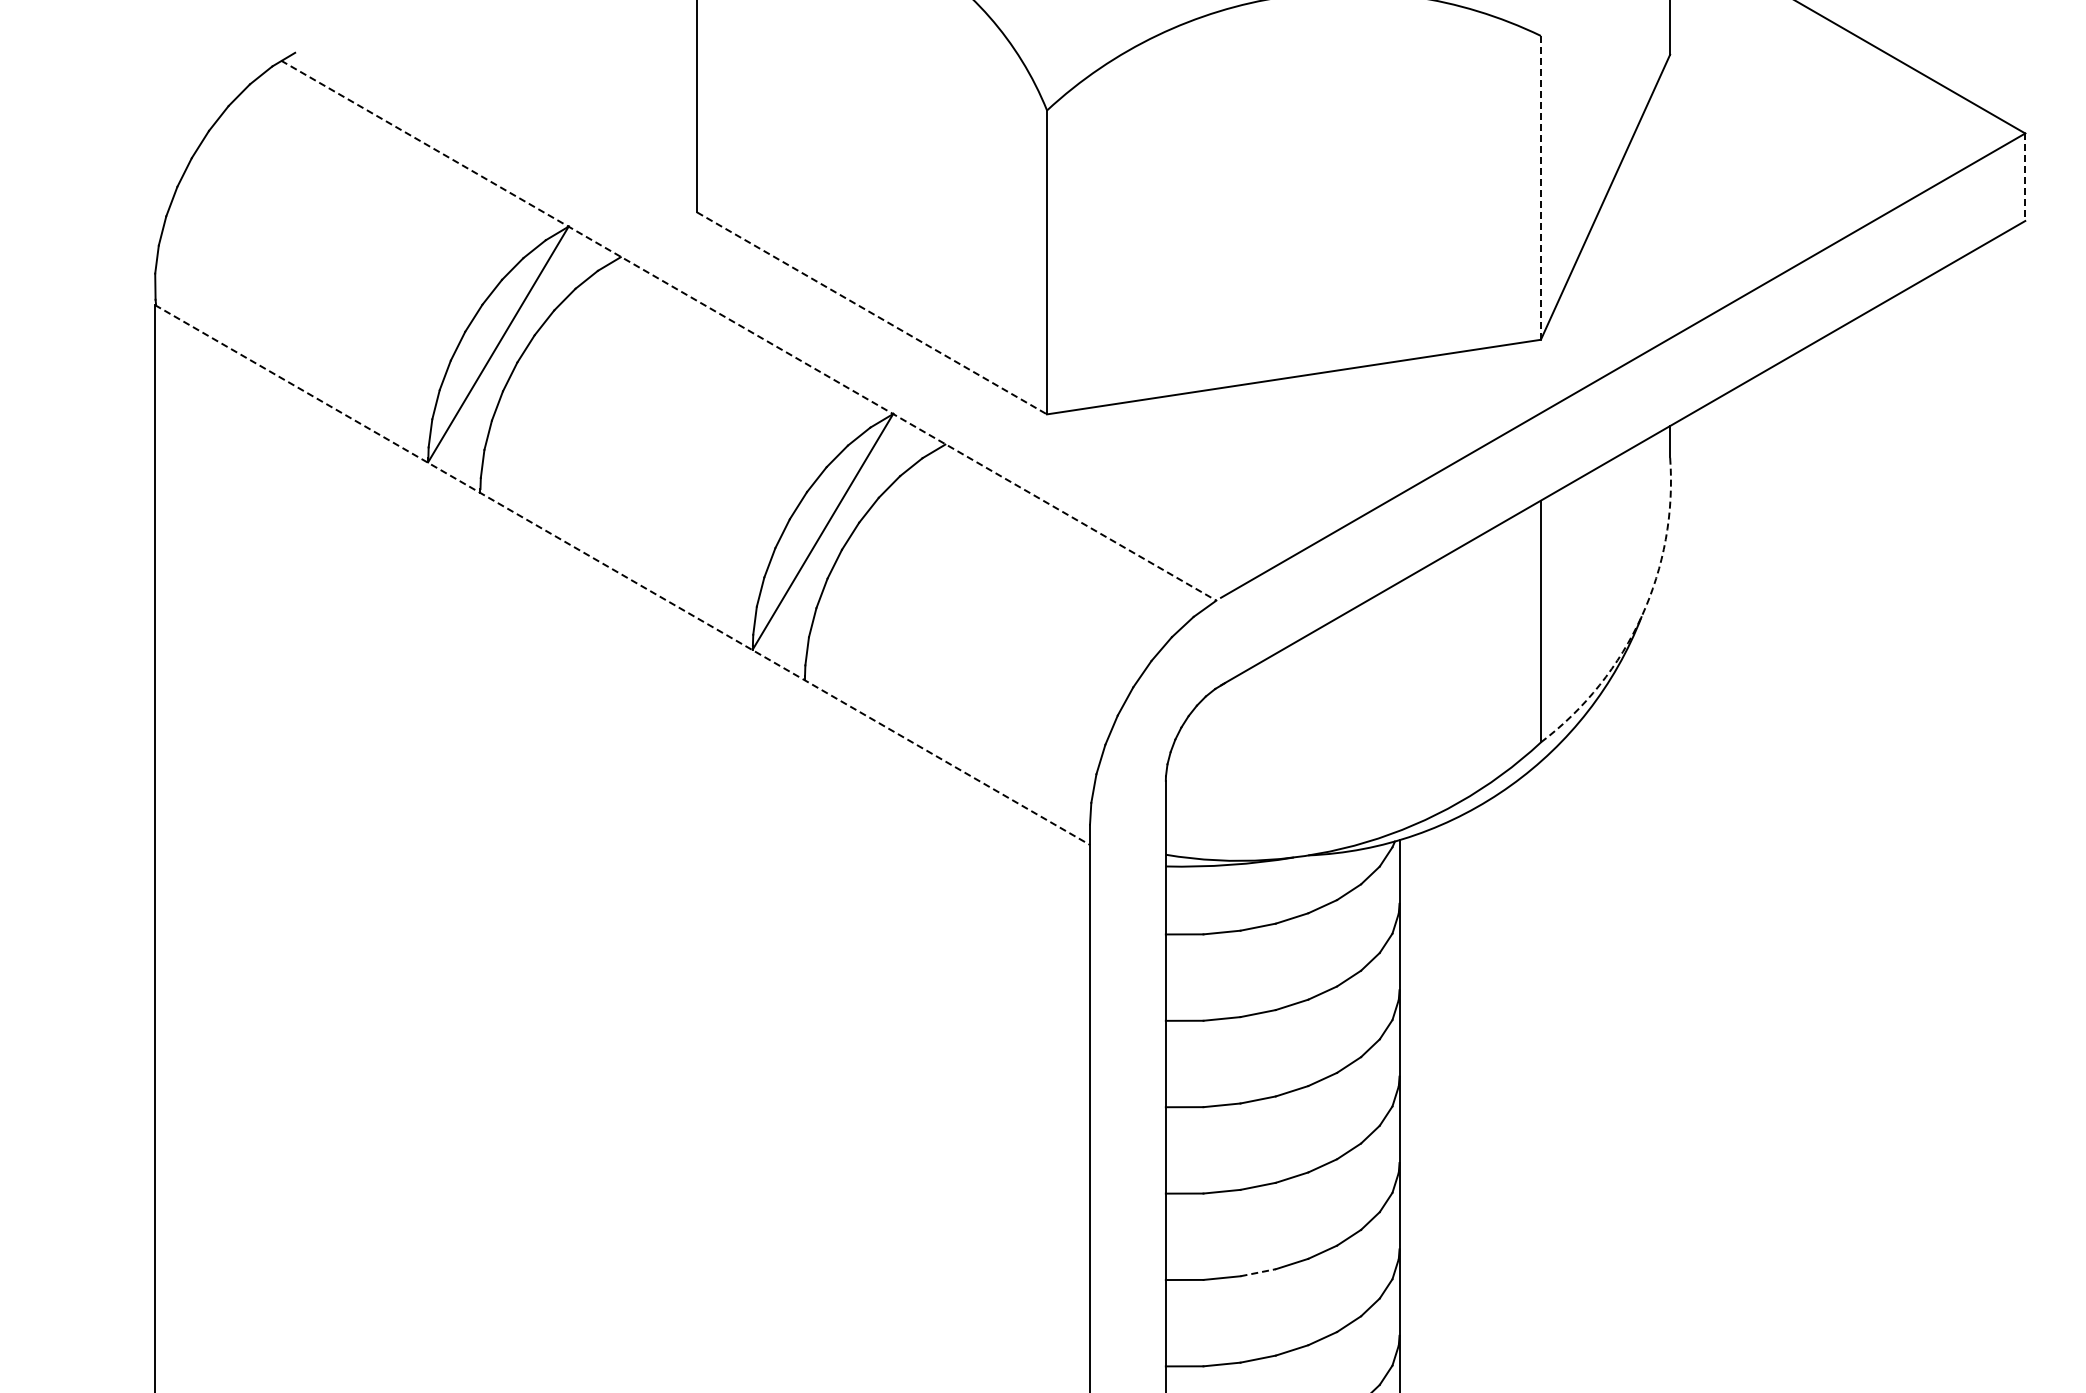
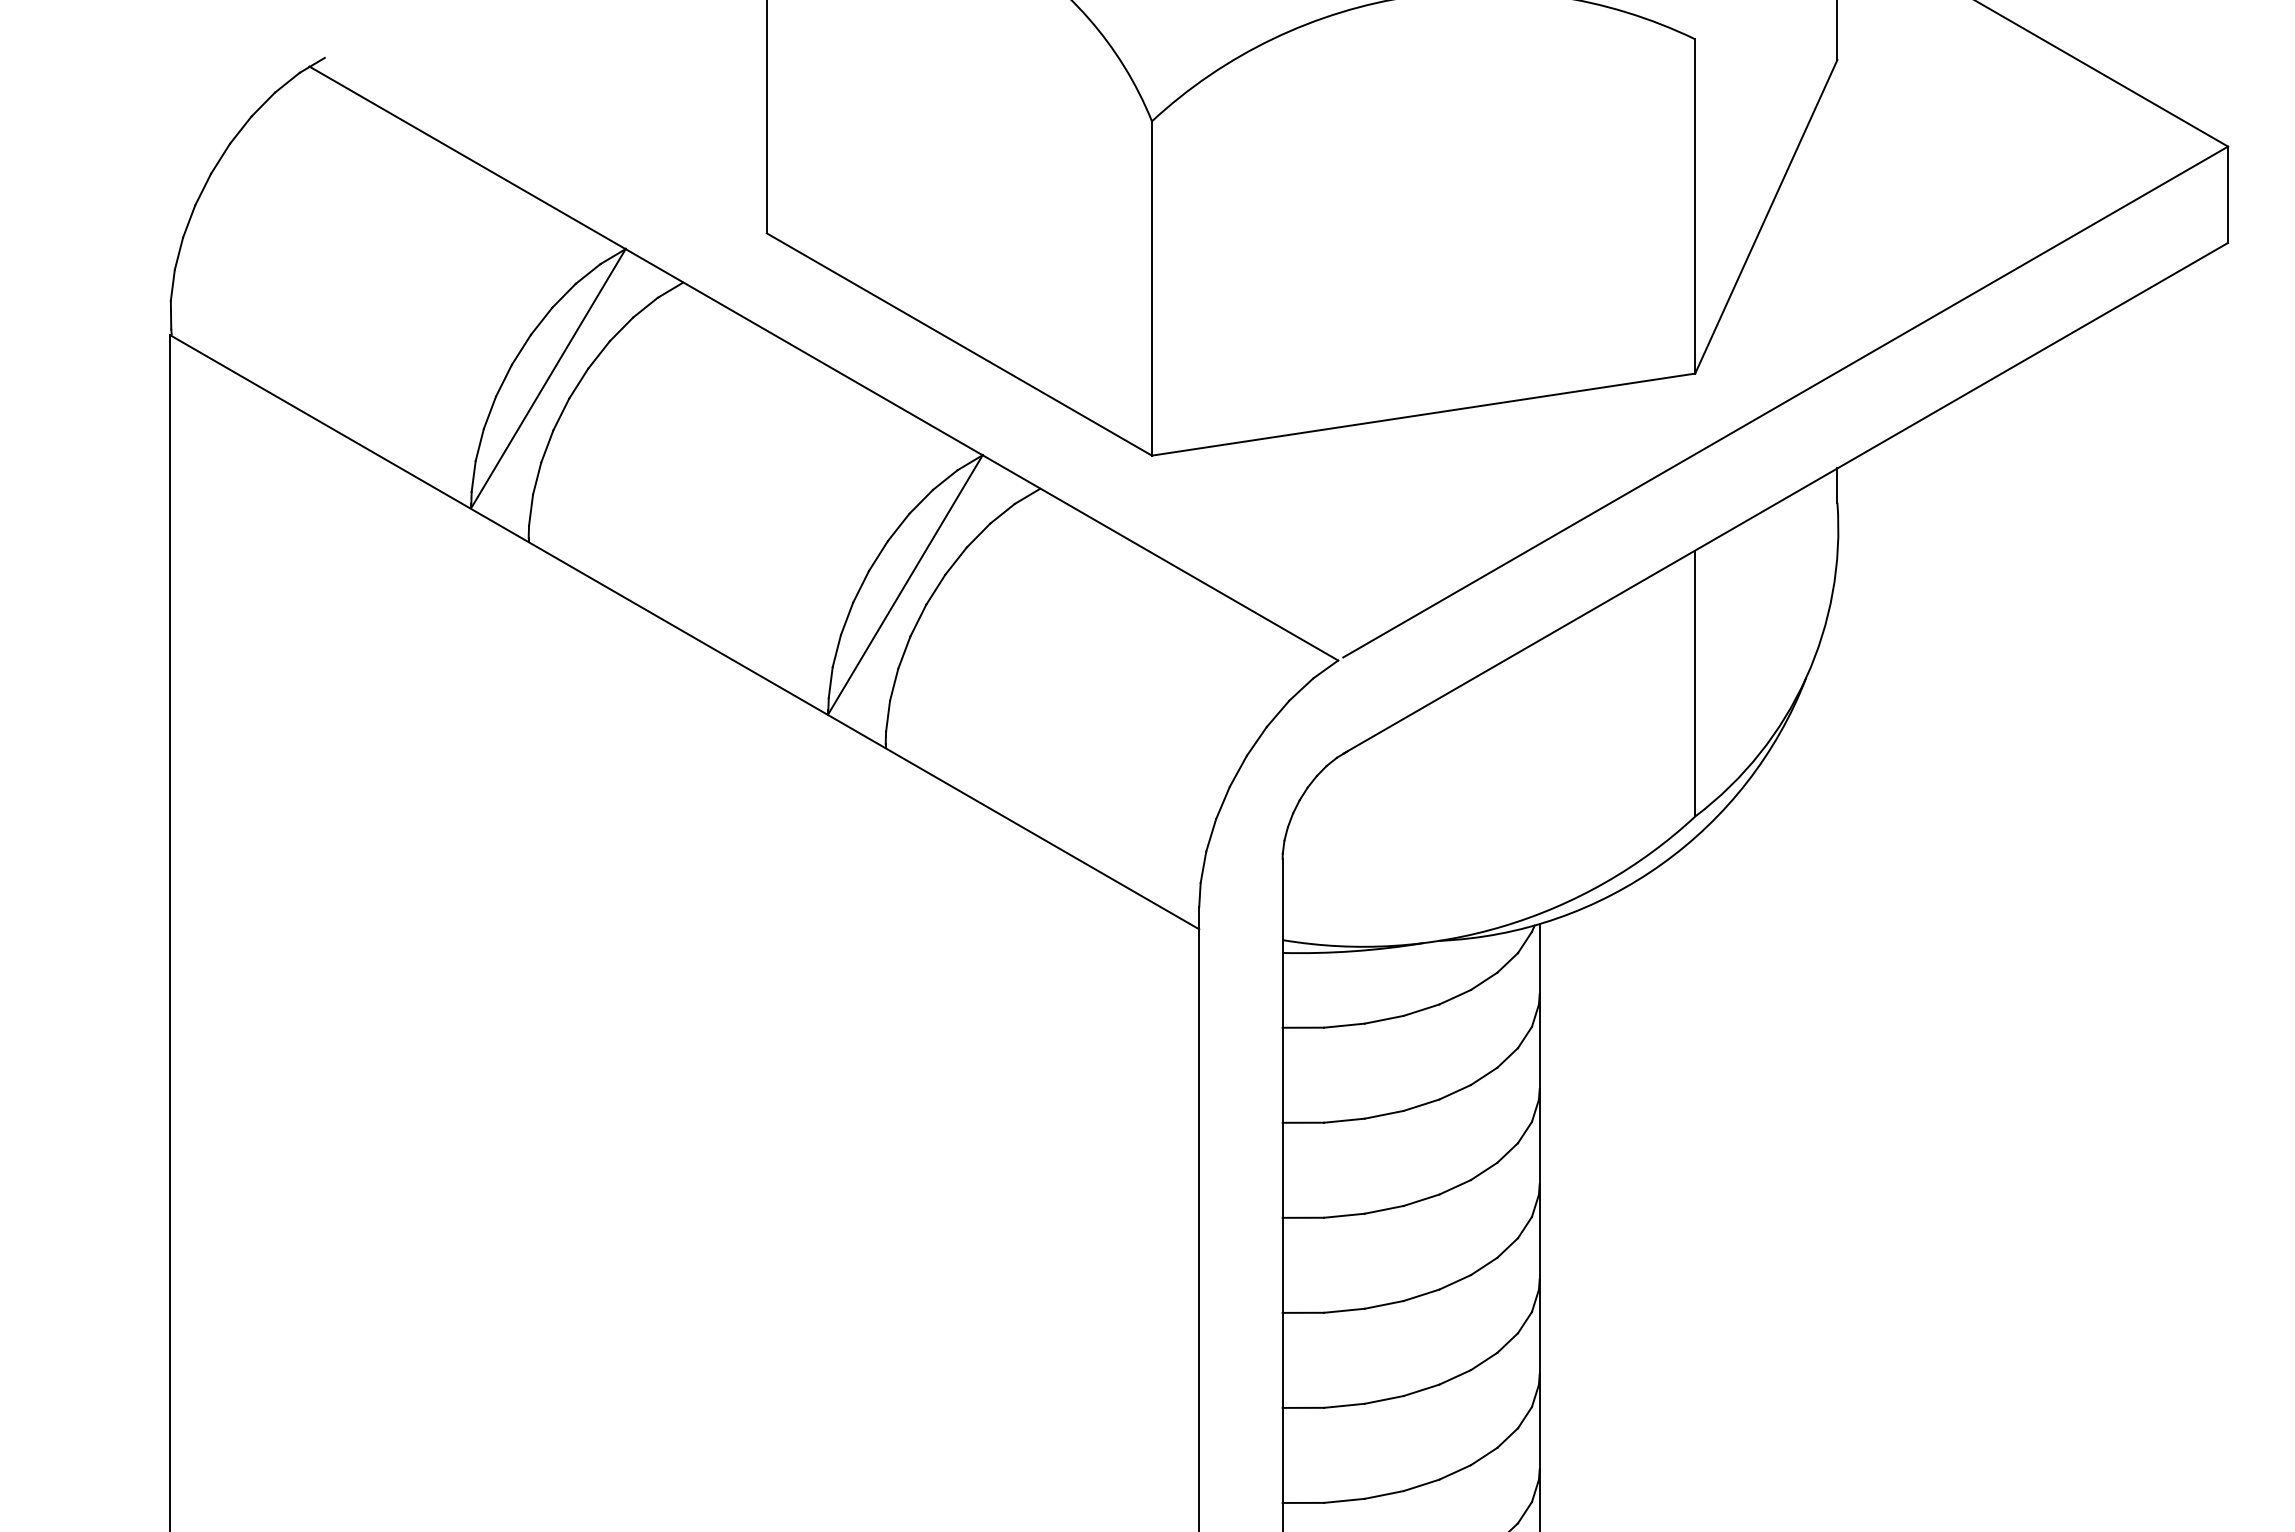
line: (2025, 177) -> (2228, 195), dashed -> solid
line: (1540, 187) -> (1694, 206), dashed -> solid
line: (872, 313) -> (959, 344), dashed -> solid
line: (748, 330) -> (823, 363), dashed -> solid
line: (622, 575) -> (684, 632), dashed -> solid
arc: (1641, 616) -> (1805, 677), dashed -> solid
line: (1258, 1272) -> (1384, 1399), dashed -> solid

